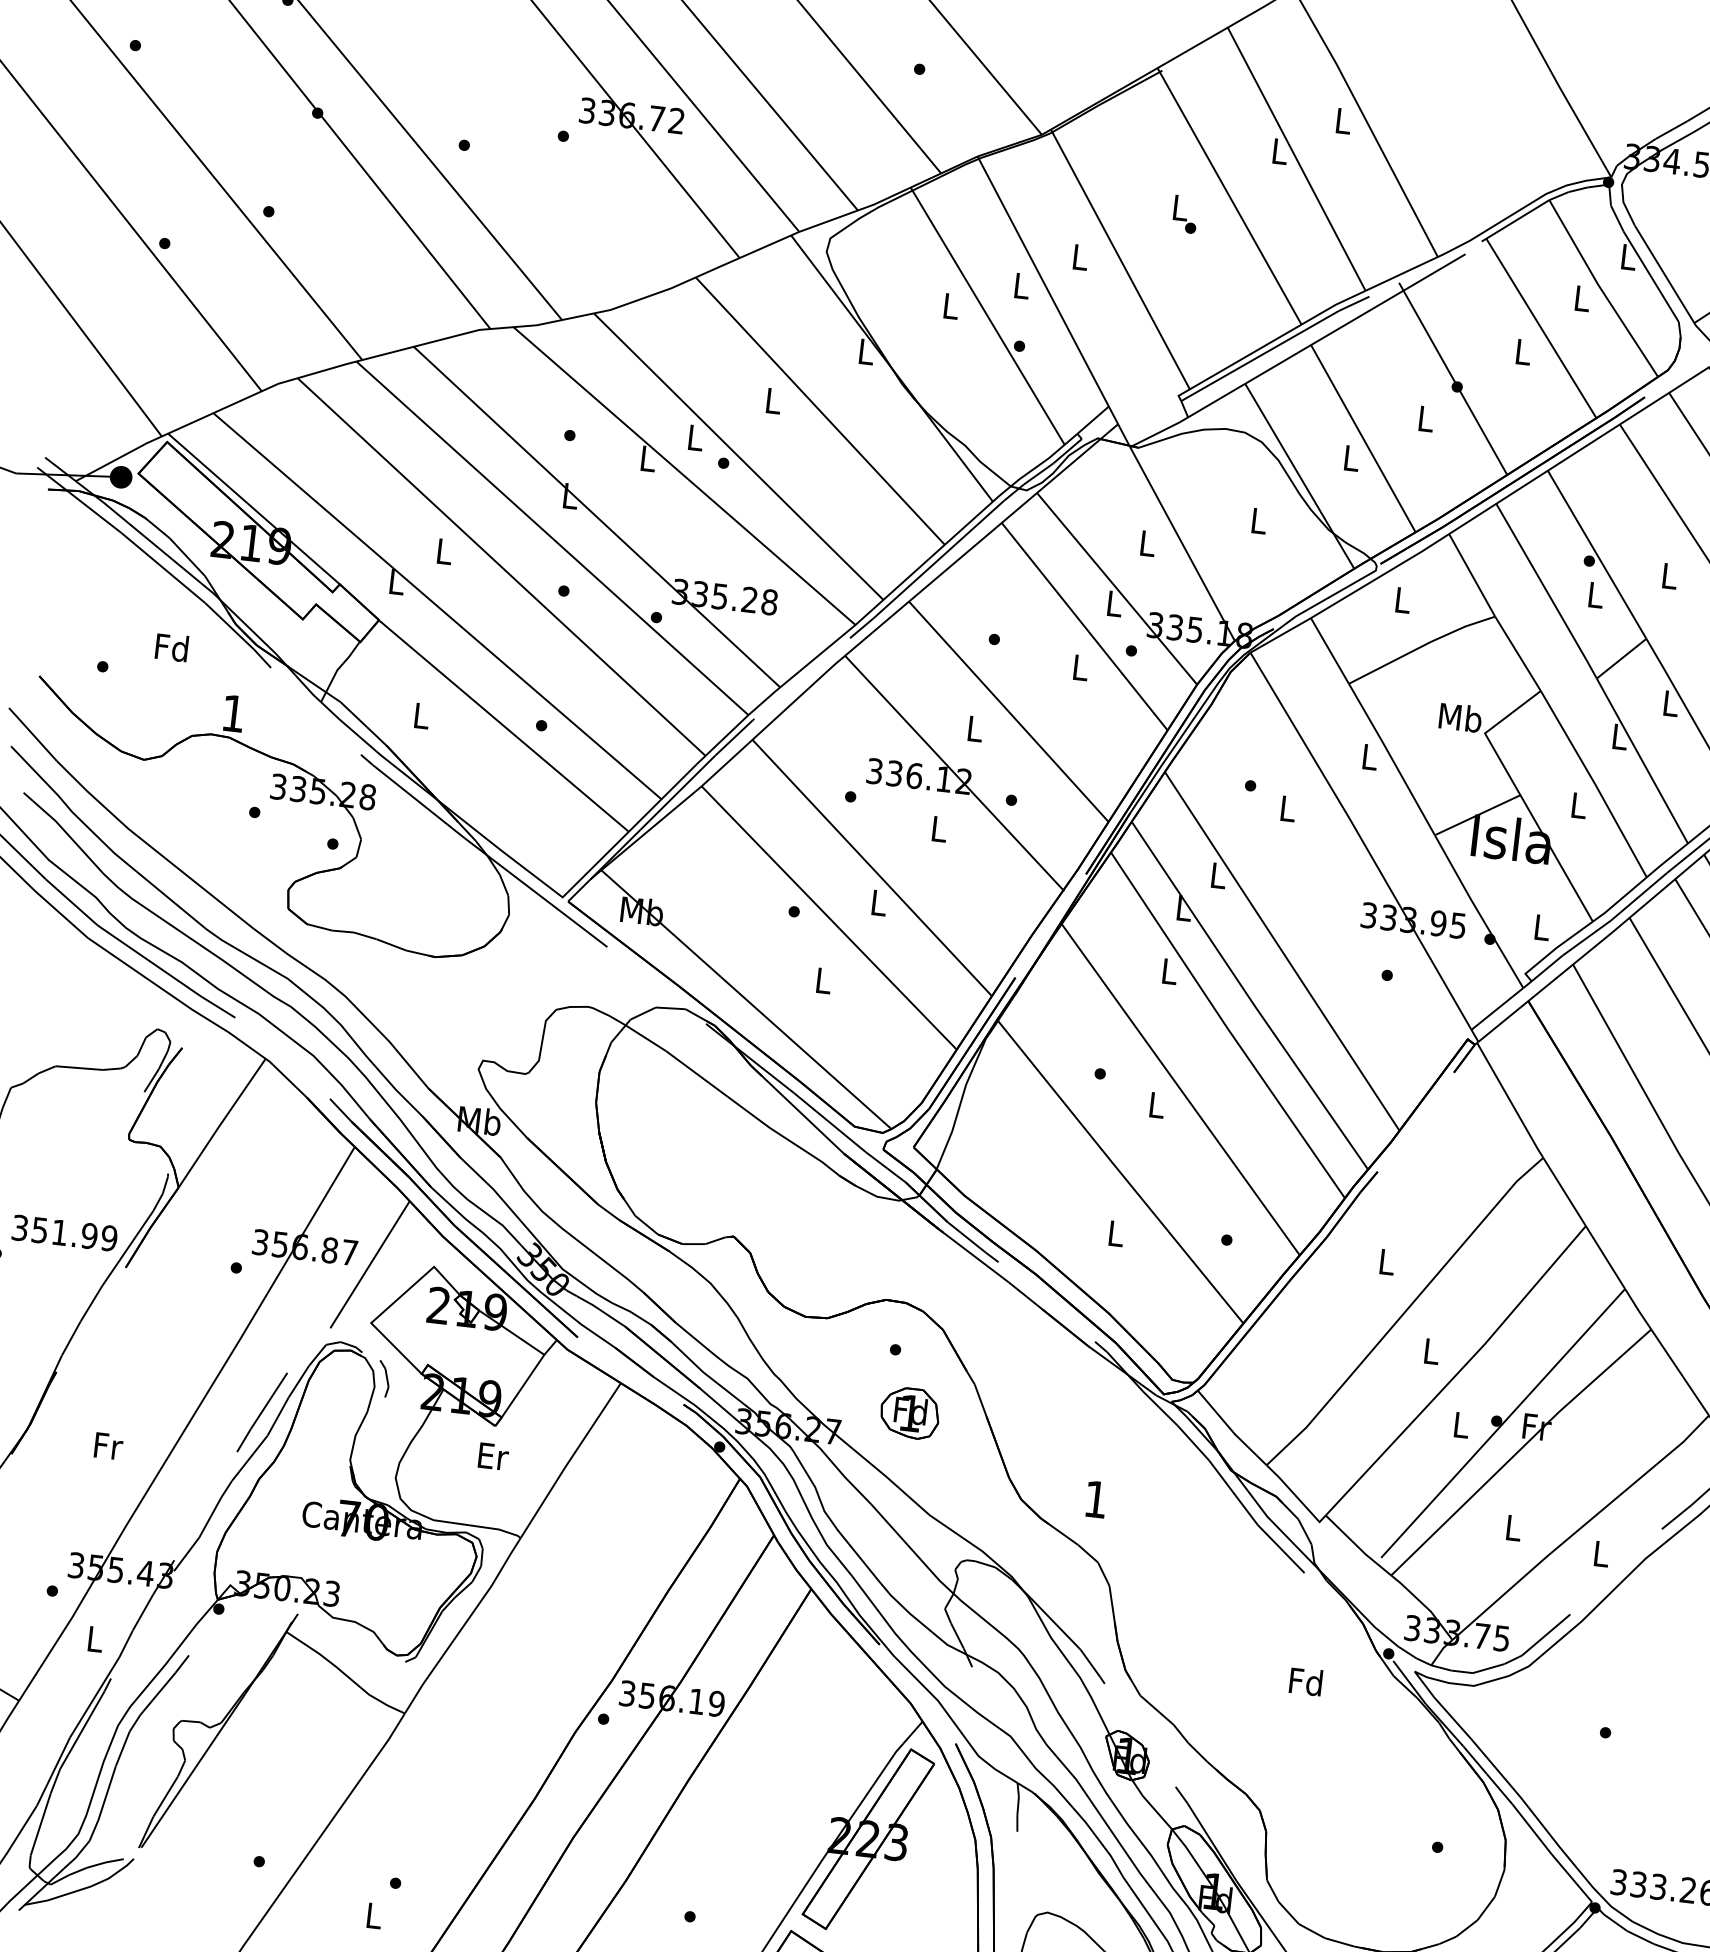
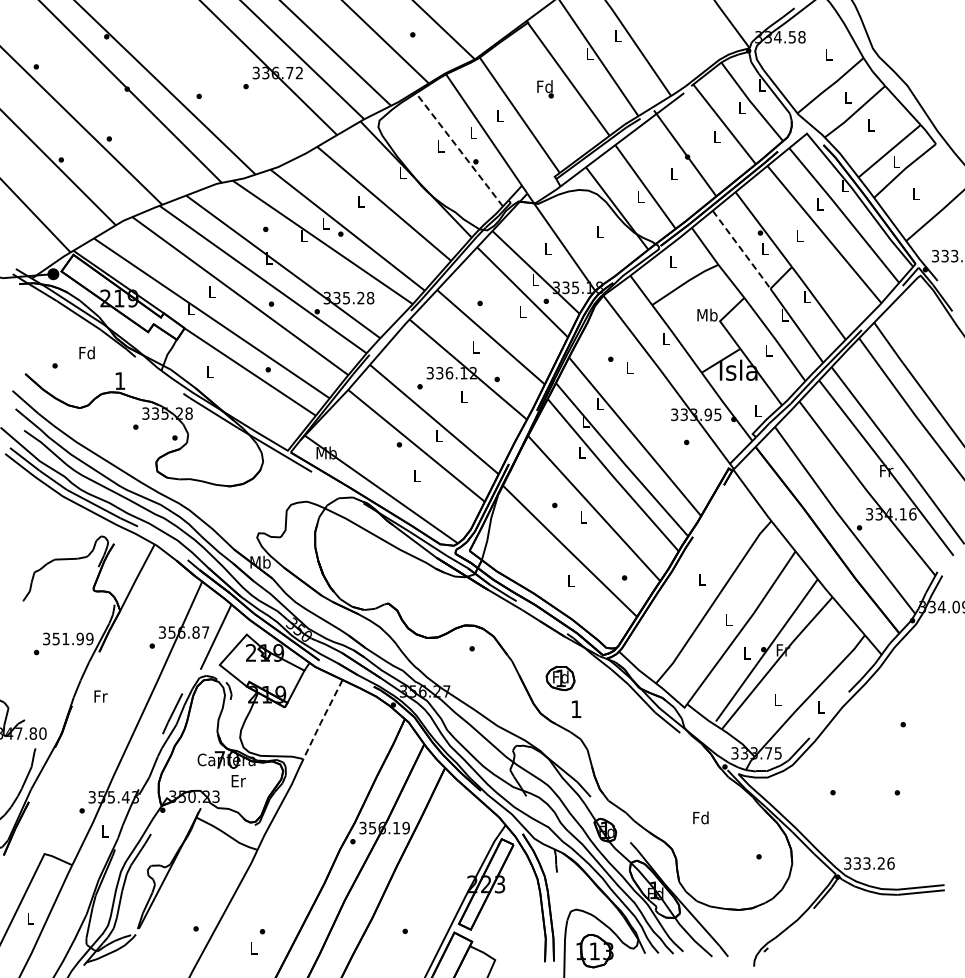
text: (1178, 207) -> (544, 86), L -> Fd
line: (986, 314) -> (458, 148), solid -> dashed
line: (1548, 592) -> (742, 250), solid -> dashed
part: (909, 1413) -> (560, 678), moved
text: (107, 1446) -> (100, 696), moved
text: (492, 1457) -> (238, 781), moved
line: (569, 1462) -> (322, 720), solid -> dashed
text: (1305, 1680) -> (700, 817), moved

